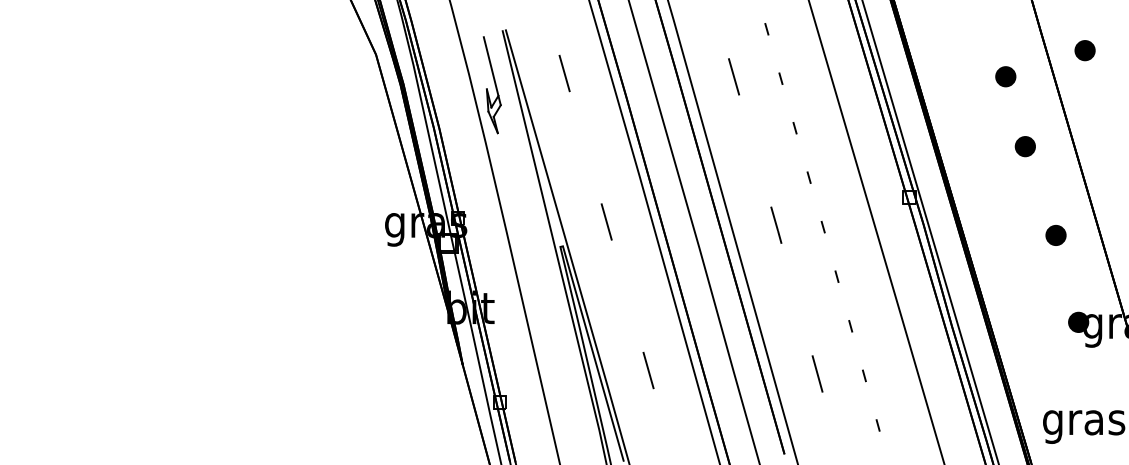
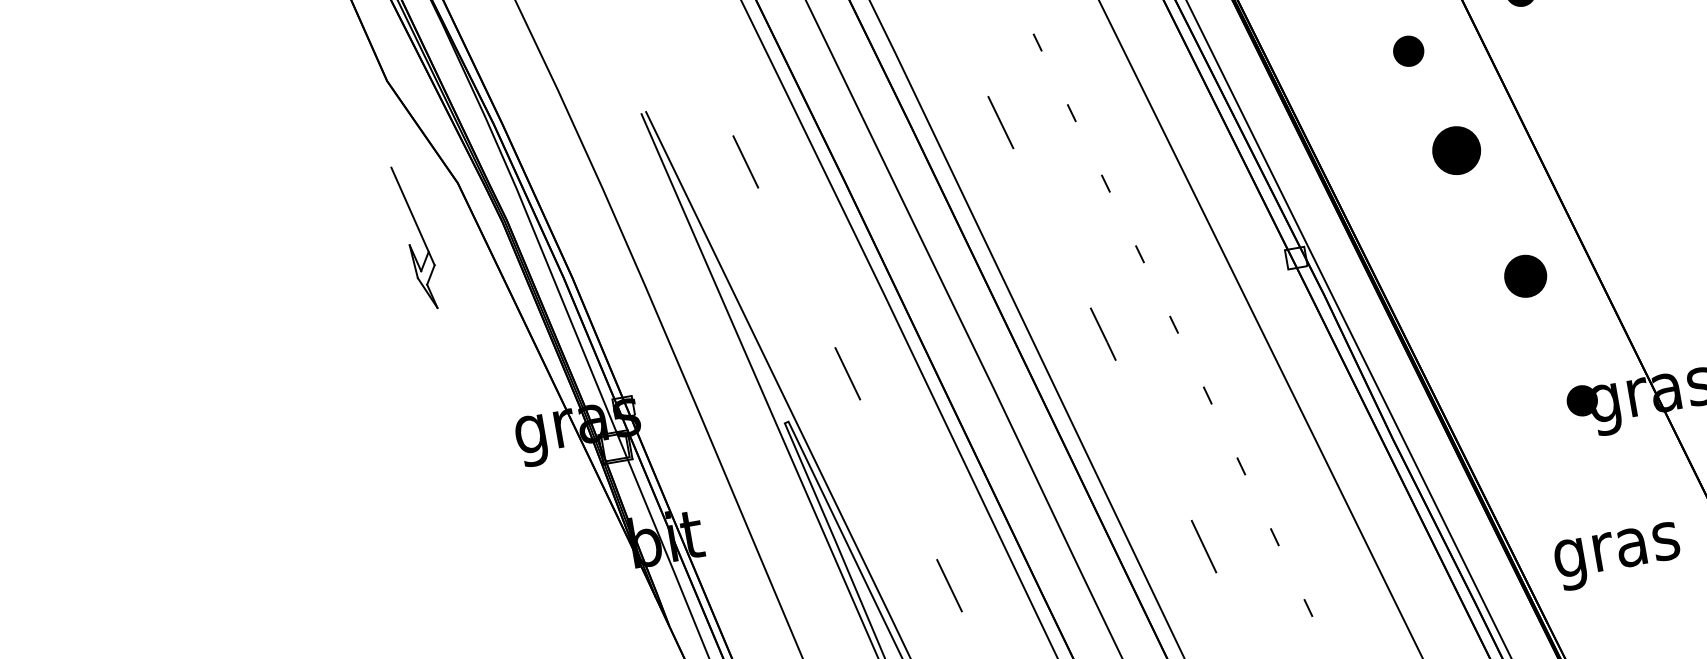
part: (491, 85) -> (415, 238), moved
part: (1024, 146) -> (1455, 151), size x1.6
part: (1055, 235) -> (1524, 276), size x1.4

